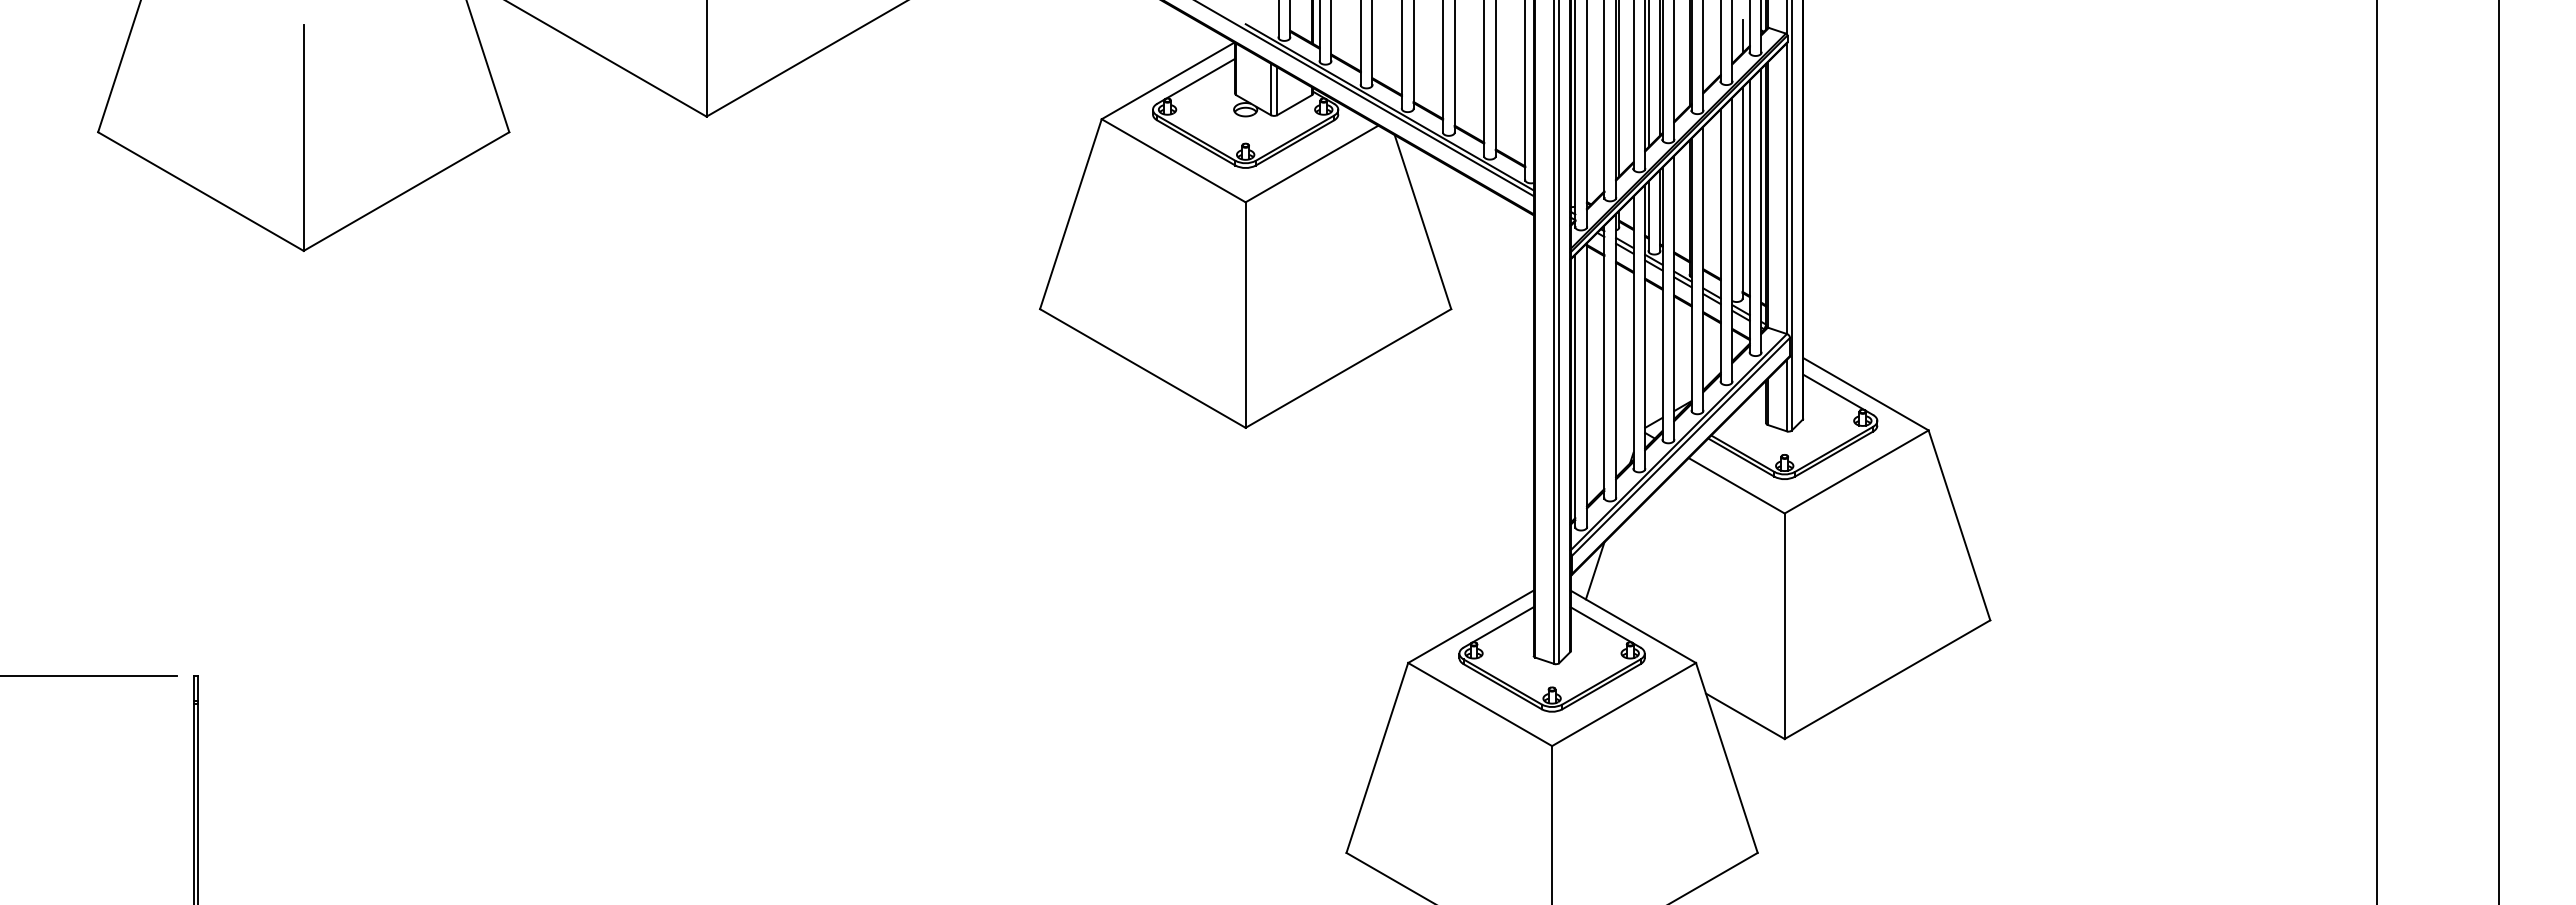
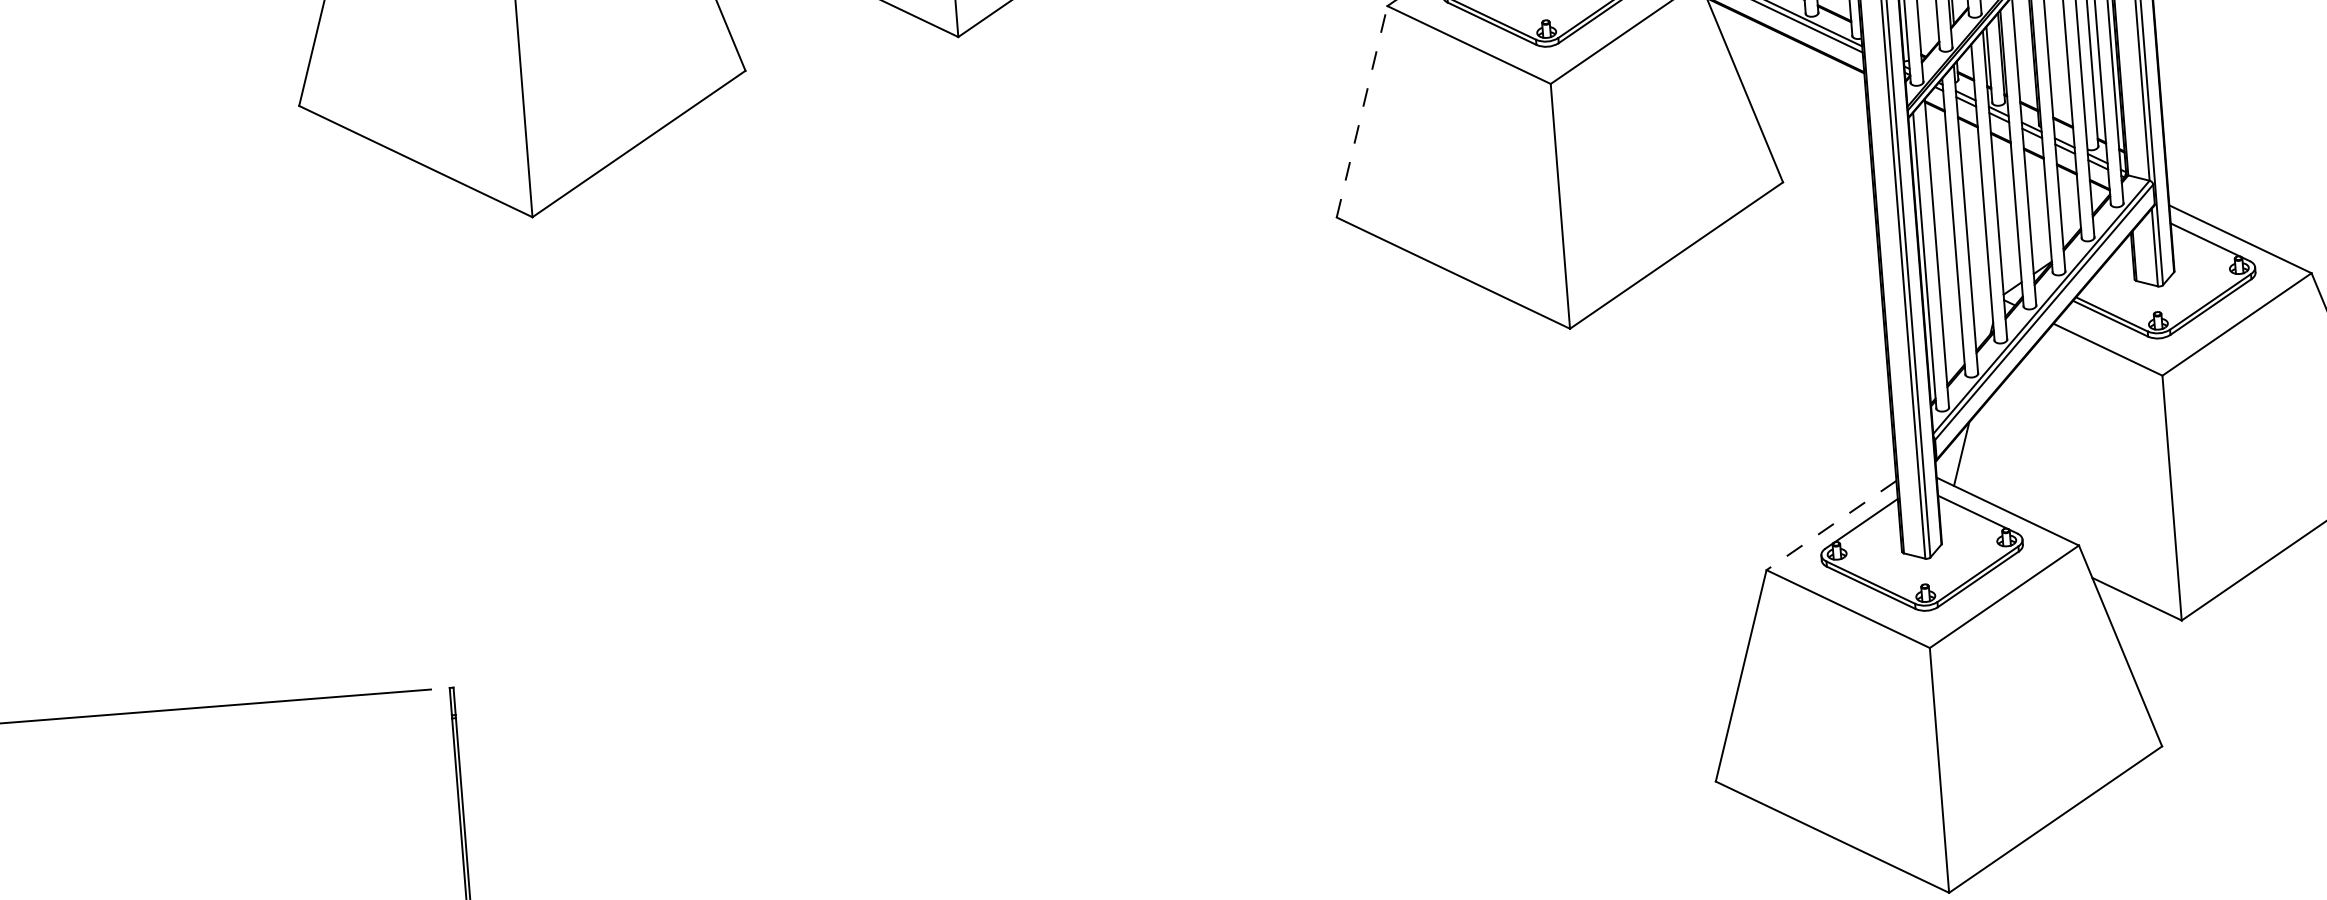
line: (1070, 214) -> (1361, 112), solid -> dashed
line: (1470, 627) -> (1831, 526), solid -> dashed

